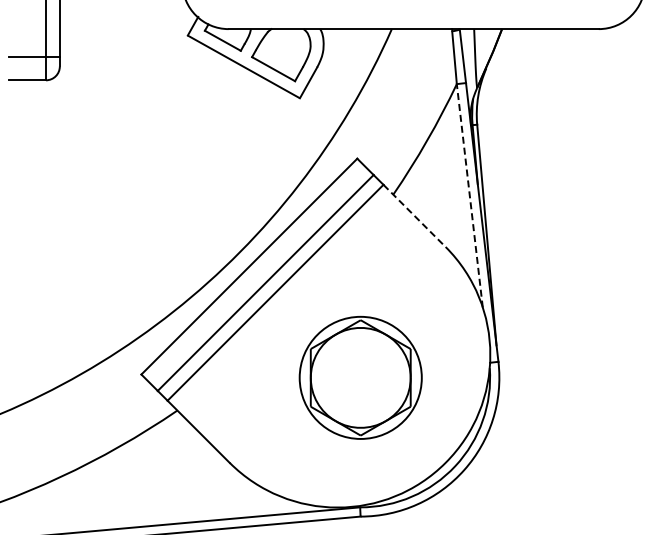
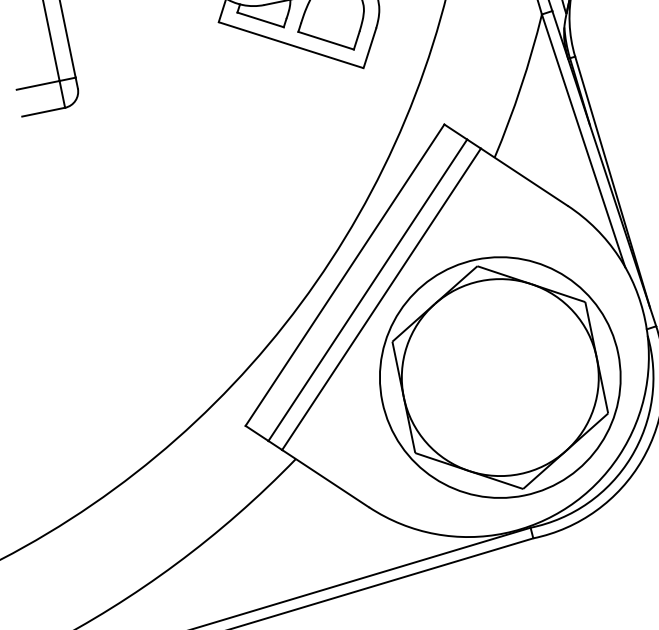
line: (469, 195) -> (583, 140), dashed -> solid
line: (414, 215) -> (524, 176), dashed -> solid
part: (360, 377) -> (500, 377), size x1.67

